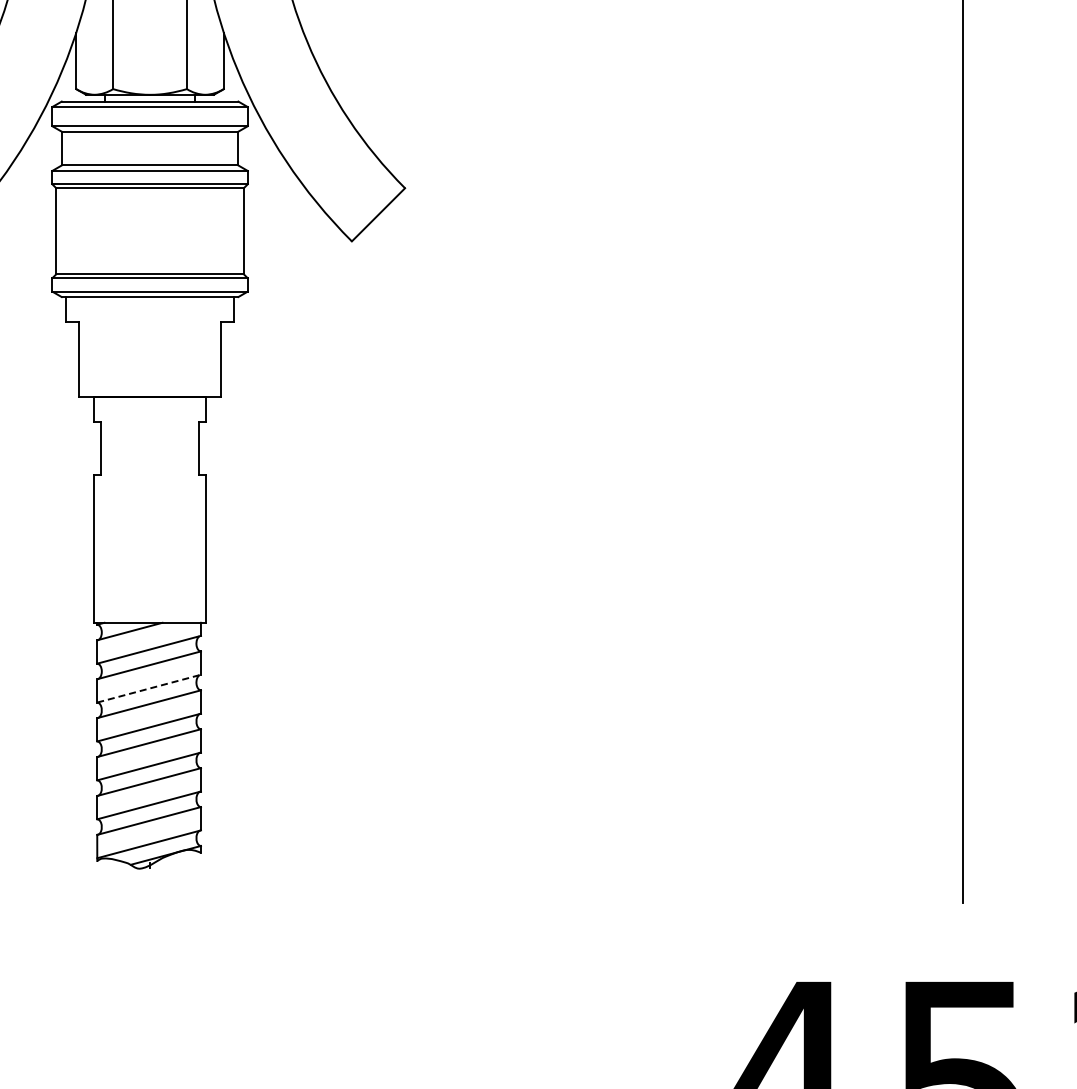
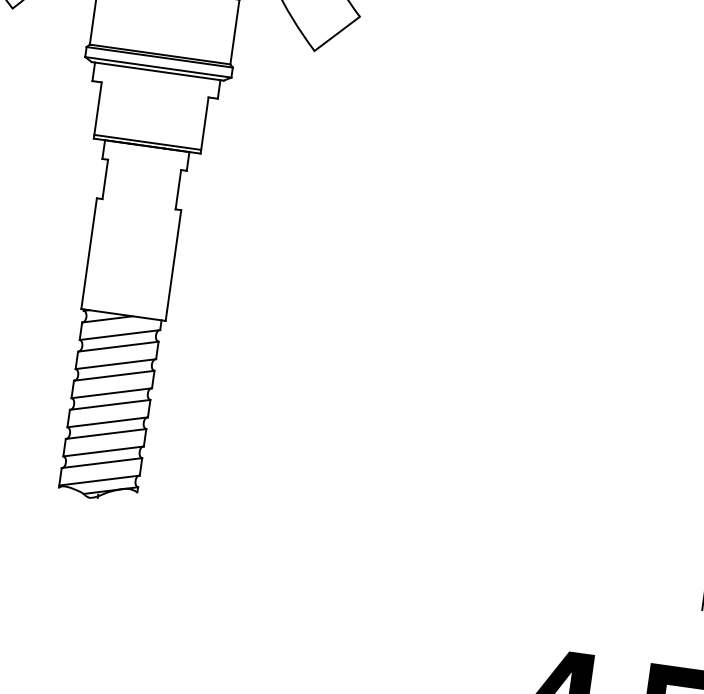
line: (149, 392) -> (147, 142), added
line: (149, 688) -> (116, 364), dashed -> solid

